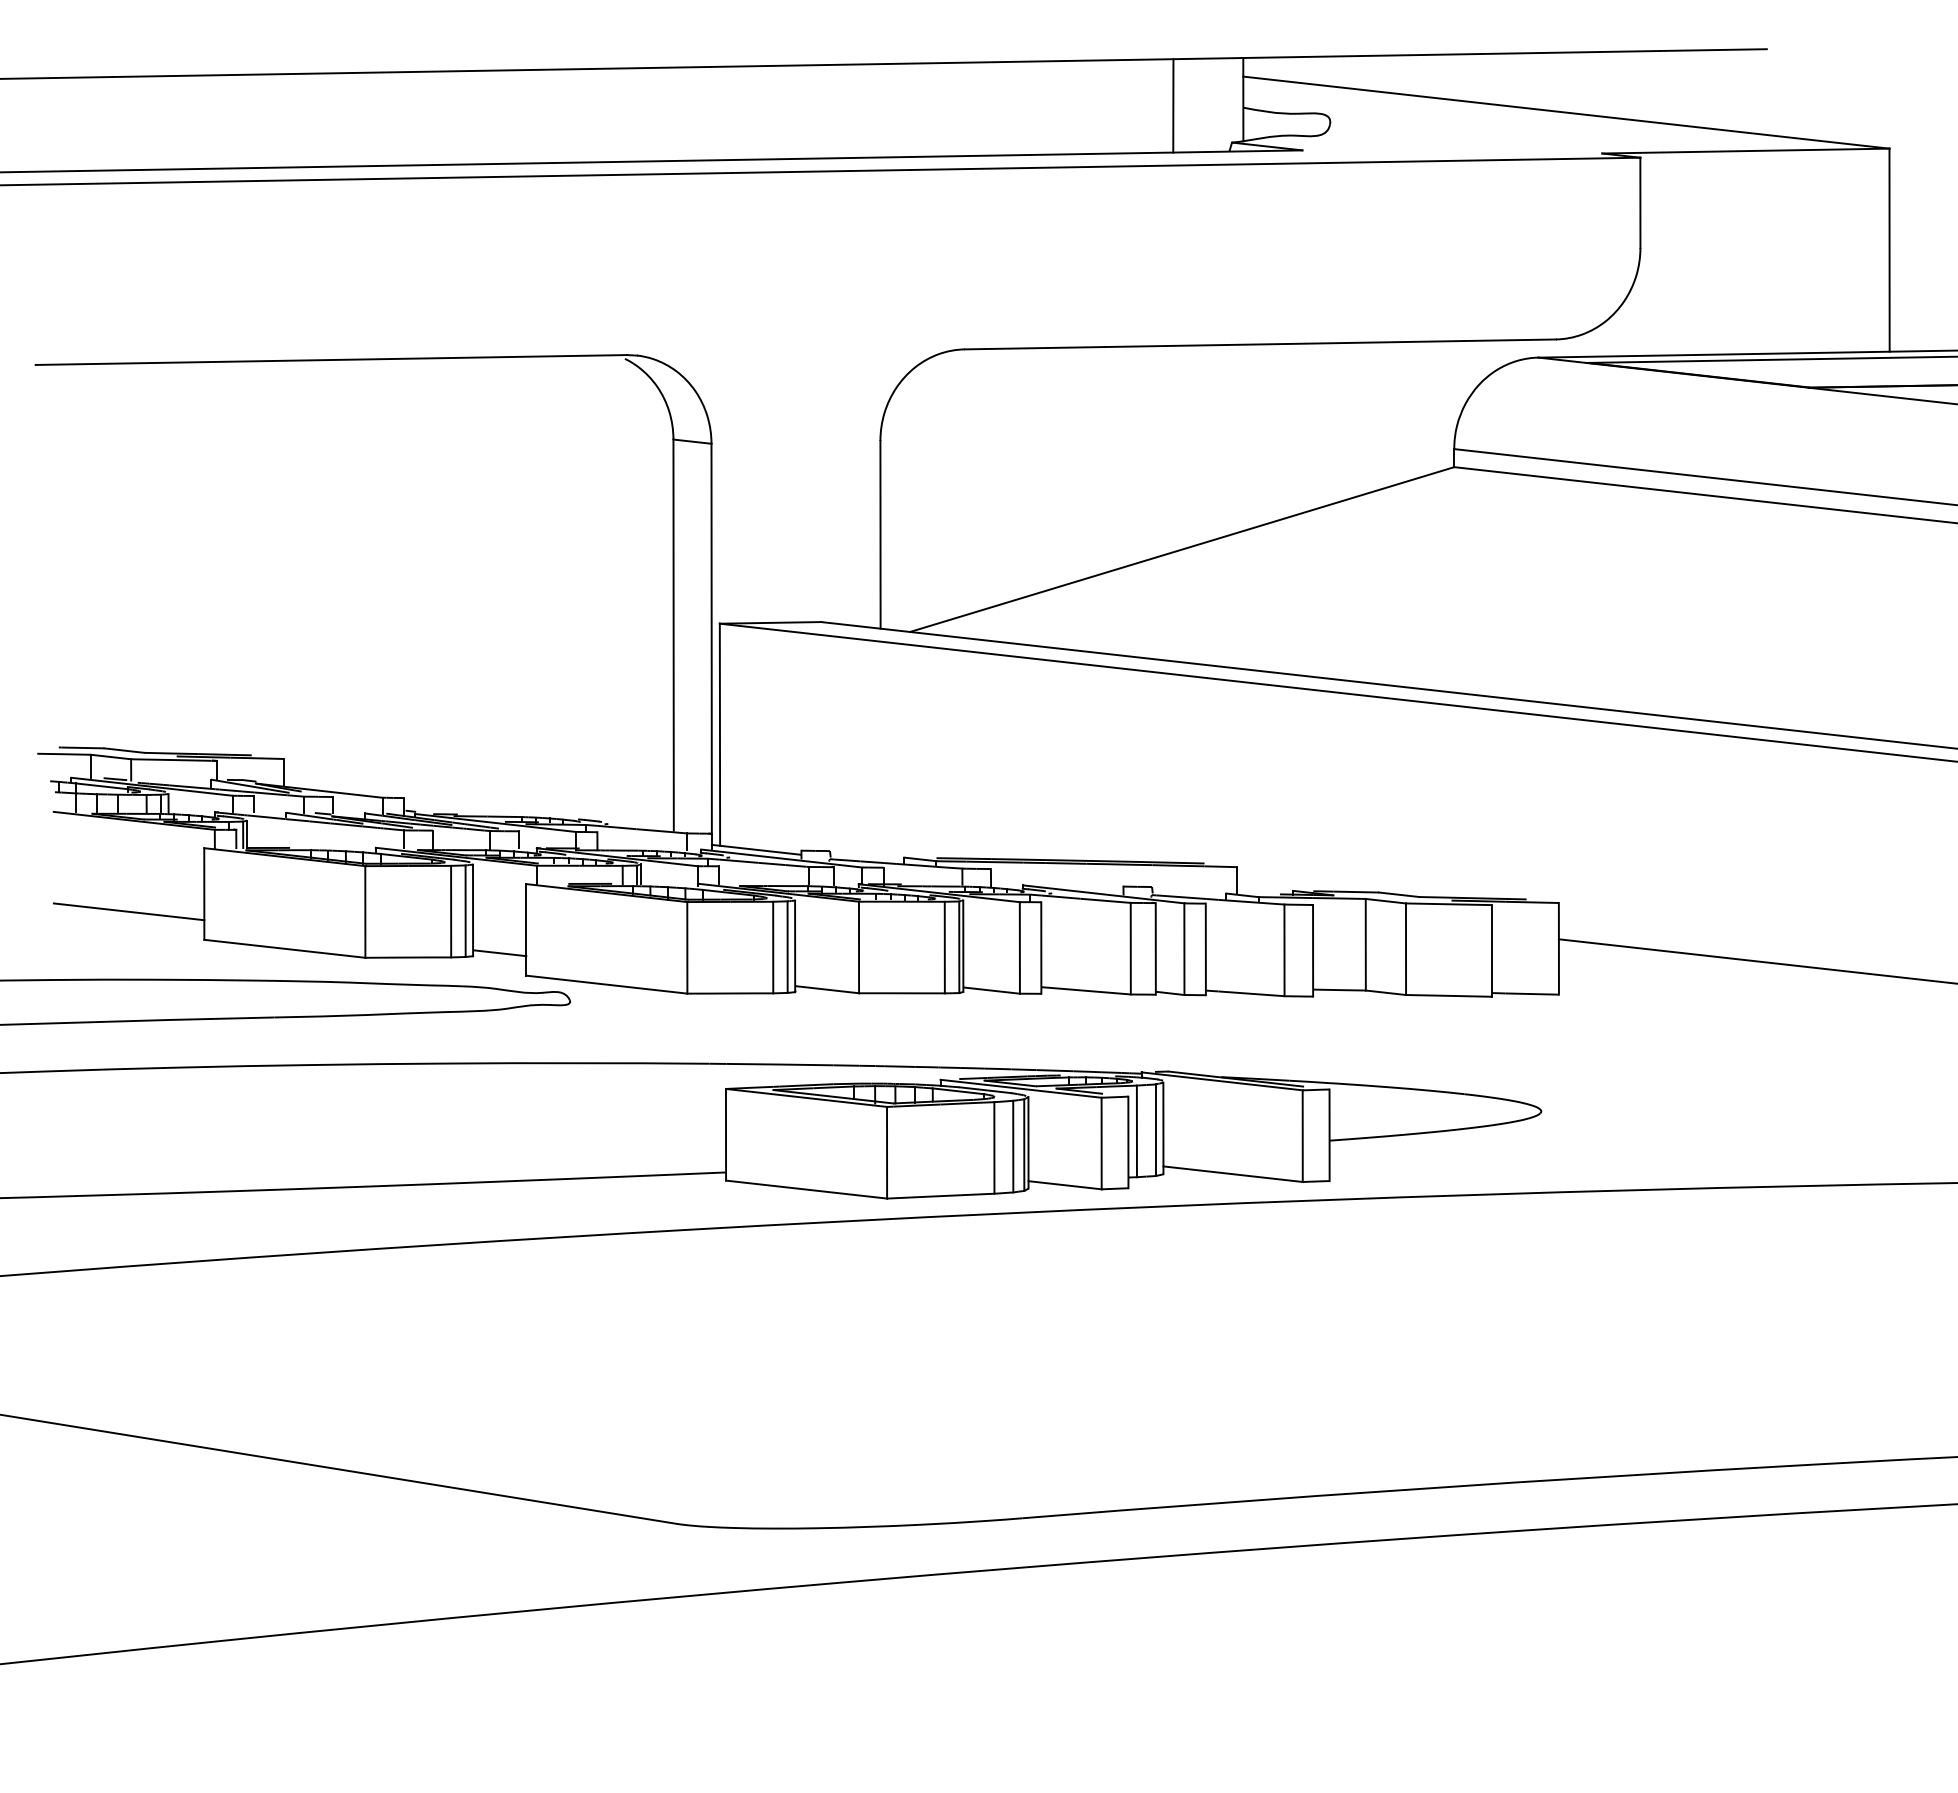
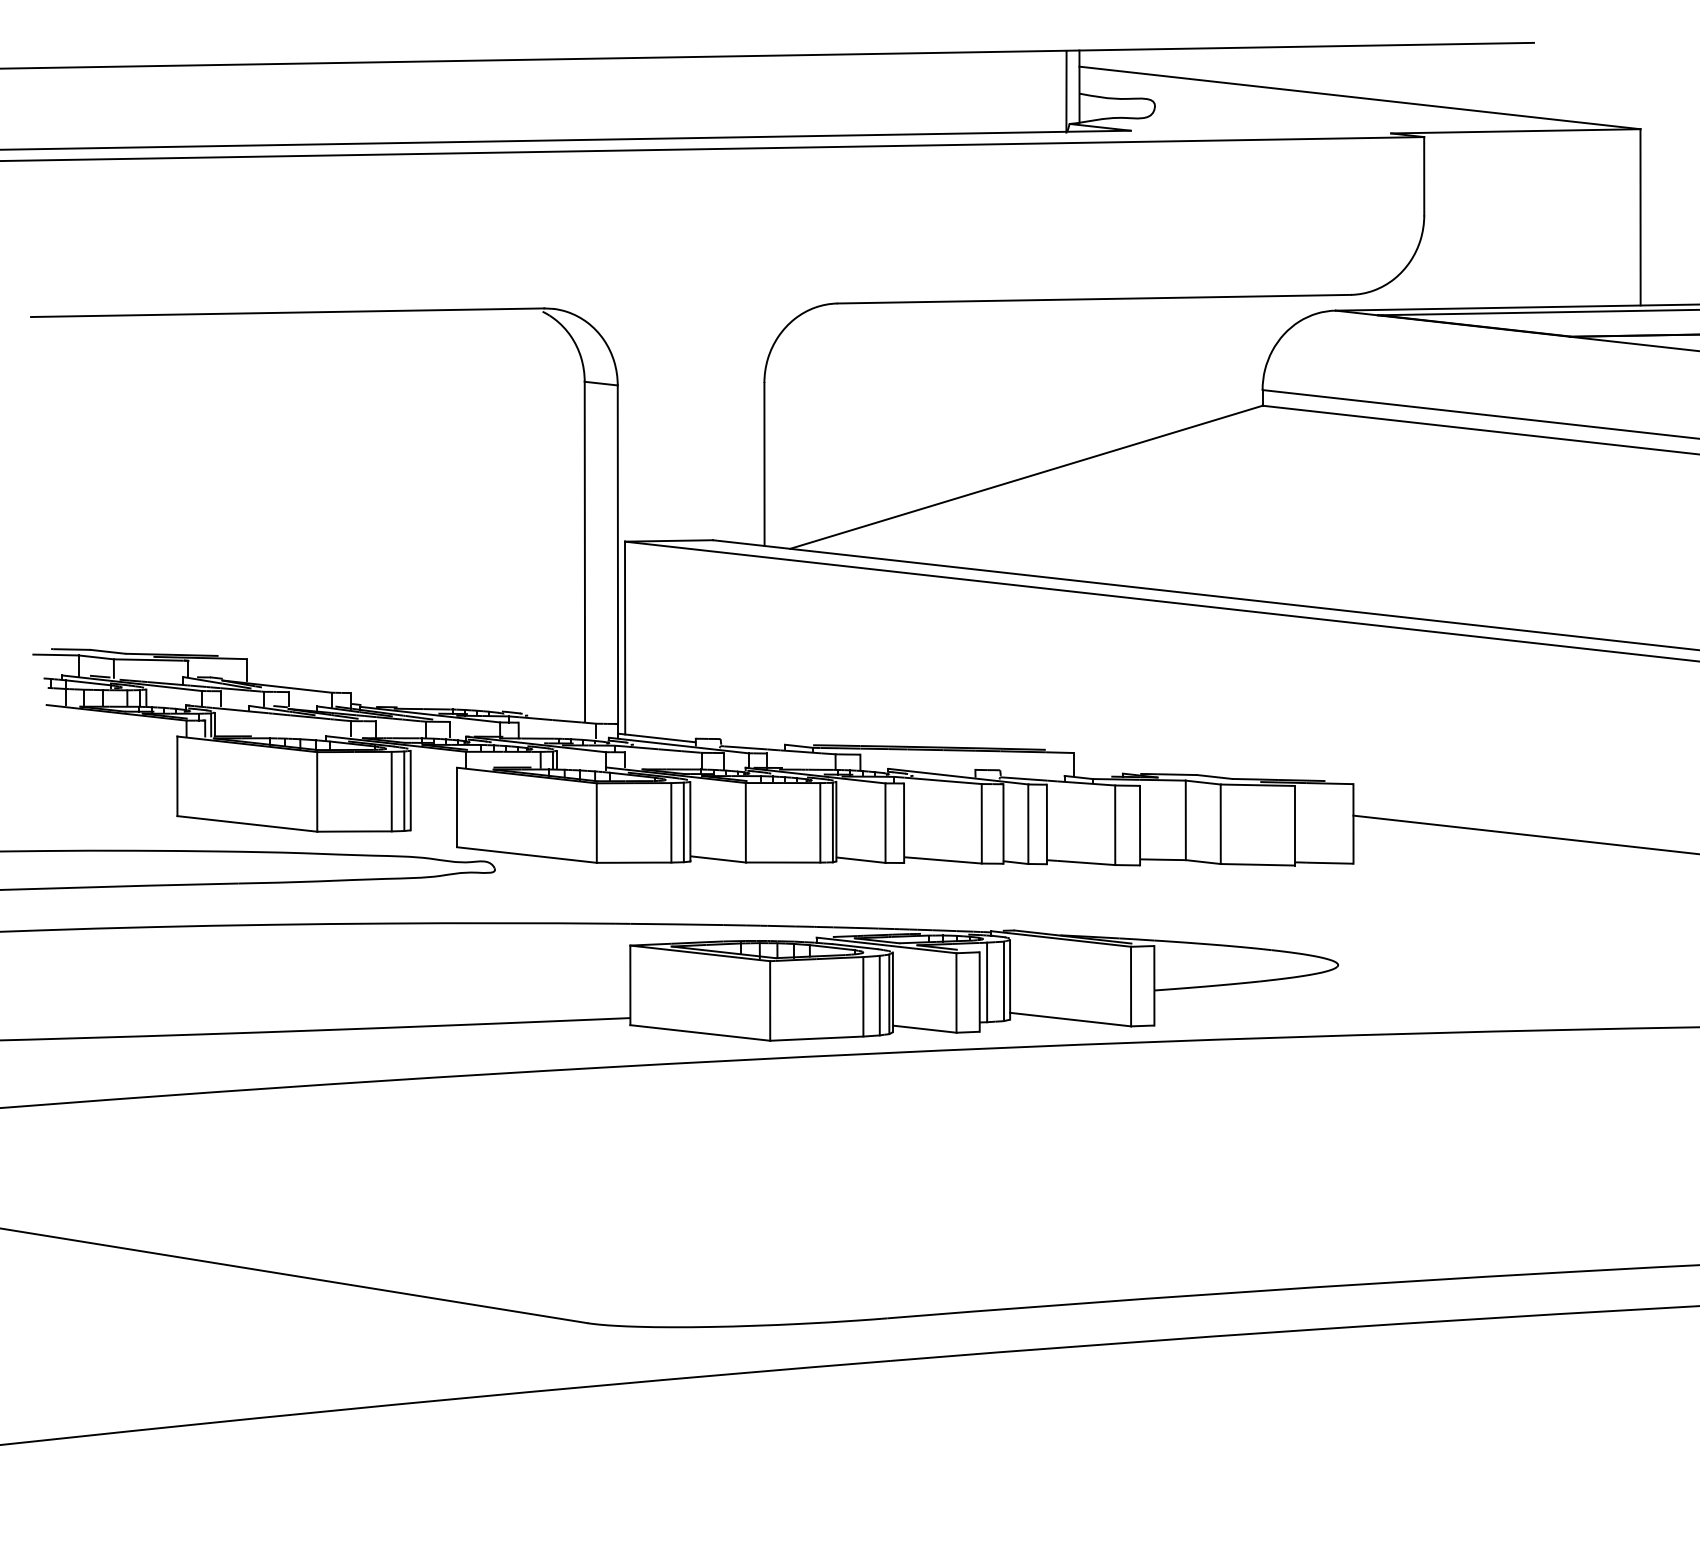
line: (1173, 105) -> (1066, 91), moved
line: (128, 911) -> (111, 791), removed
line: (500, 953) -> (434, 827), removed

